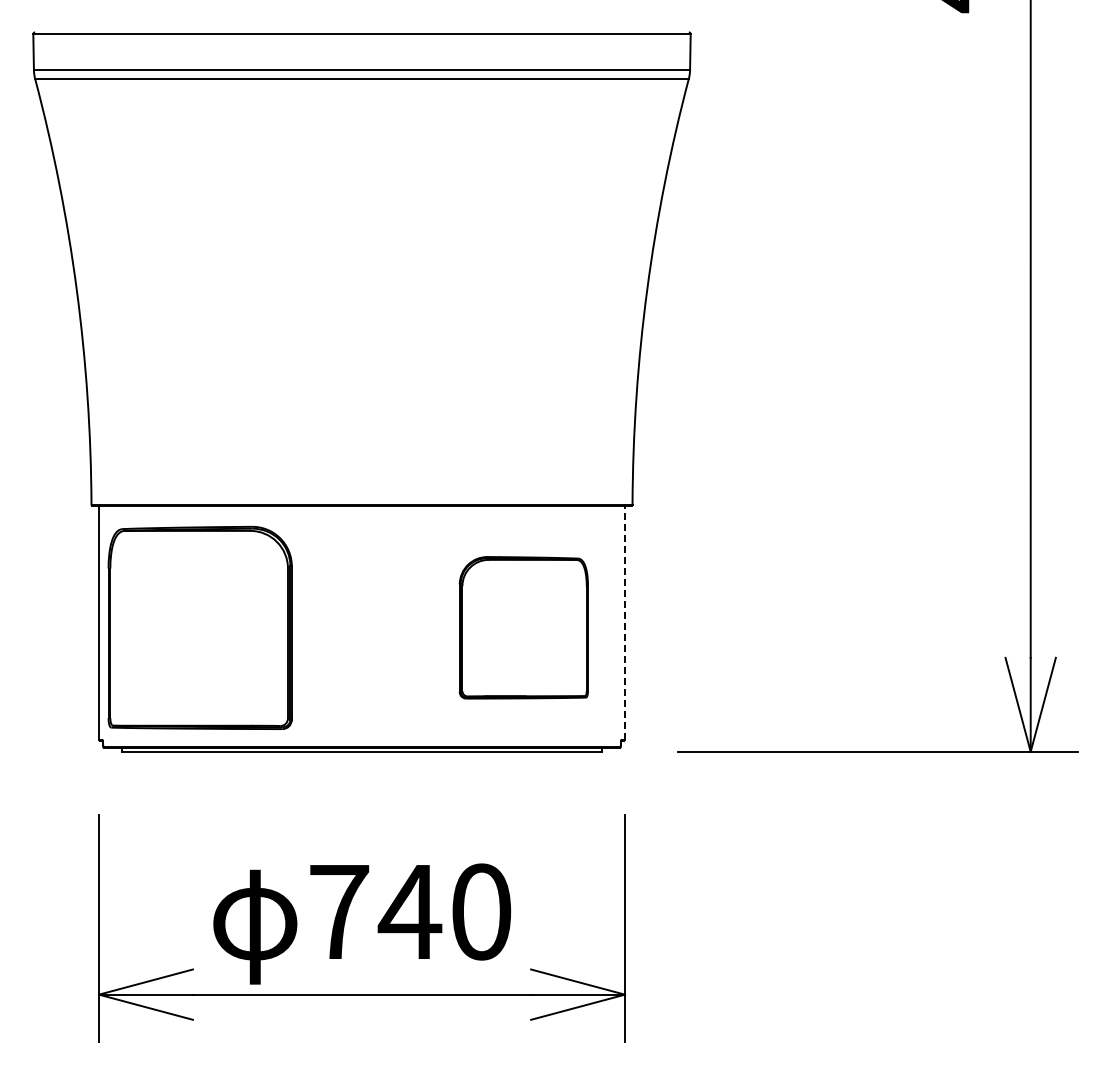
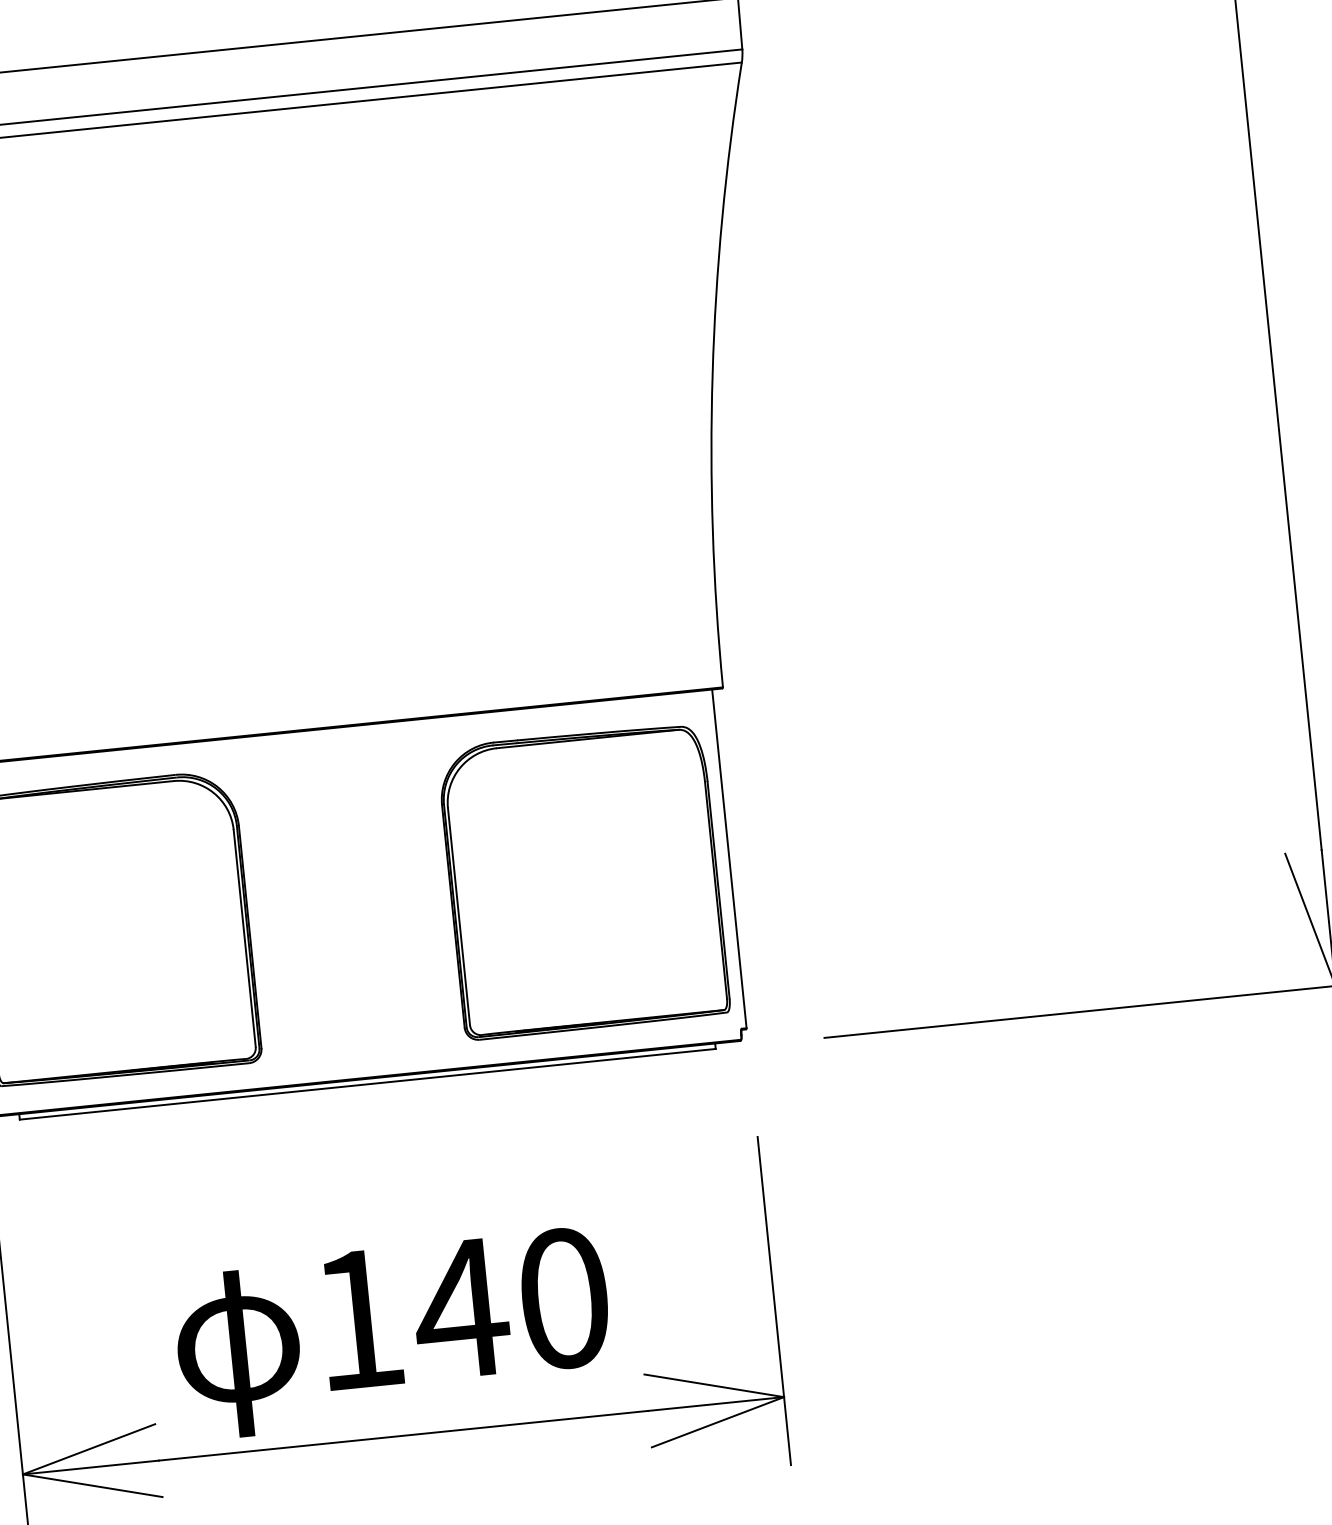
line: (624, 622) -> (728, 858), dashed -> solid
part: (523, 627) -> (583, 880), size x1.43
text: (339, 911) -> (358, 1318), 740 -> 140

